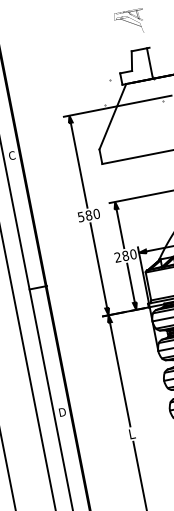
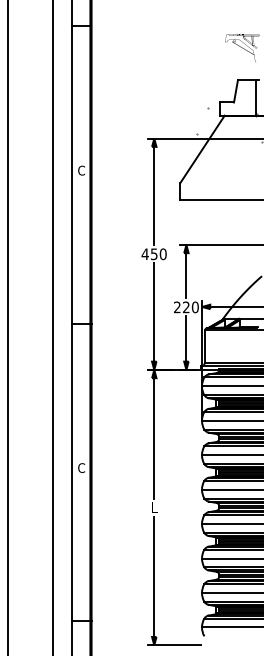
text: (84, 216) -> (149, 254), 580 -> 450
text: (125, 255) -> (186, 307), 280 -> 220
text: (62, 411) -> (81, 467), D -> C

